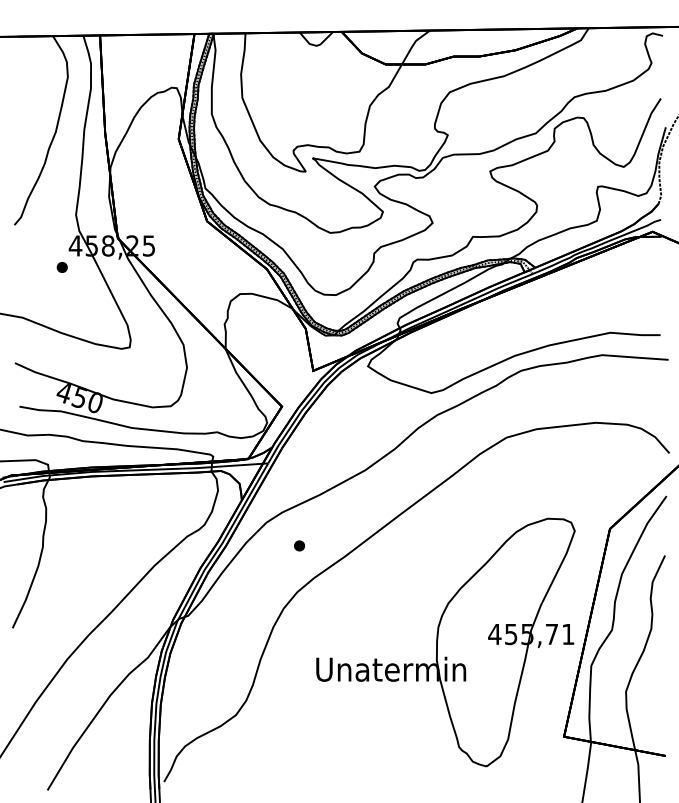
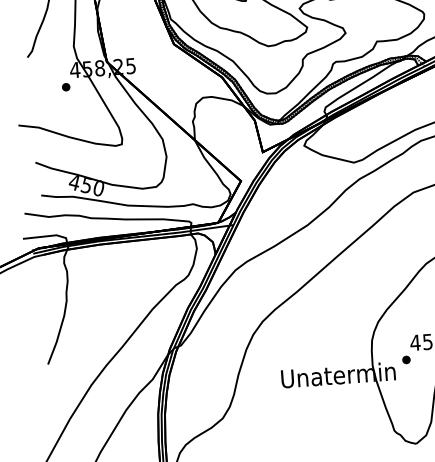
part: (299, 545) -> (406, 359), moved

